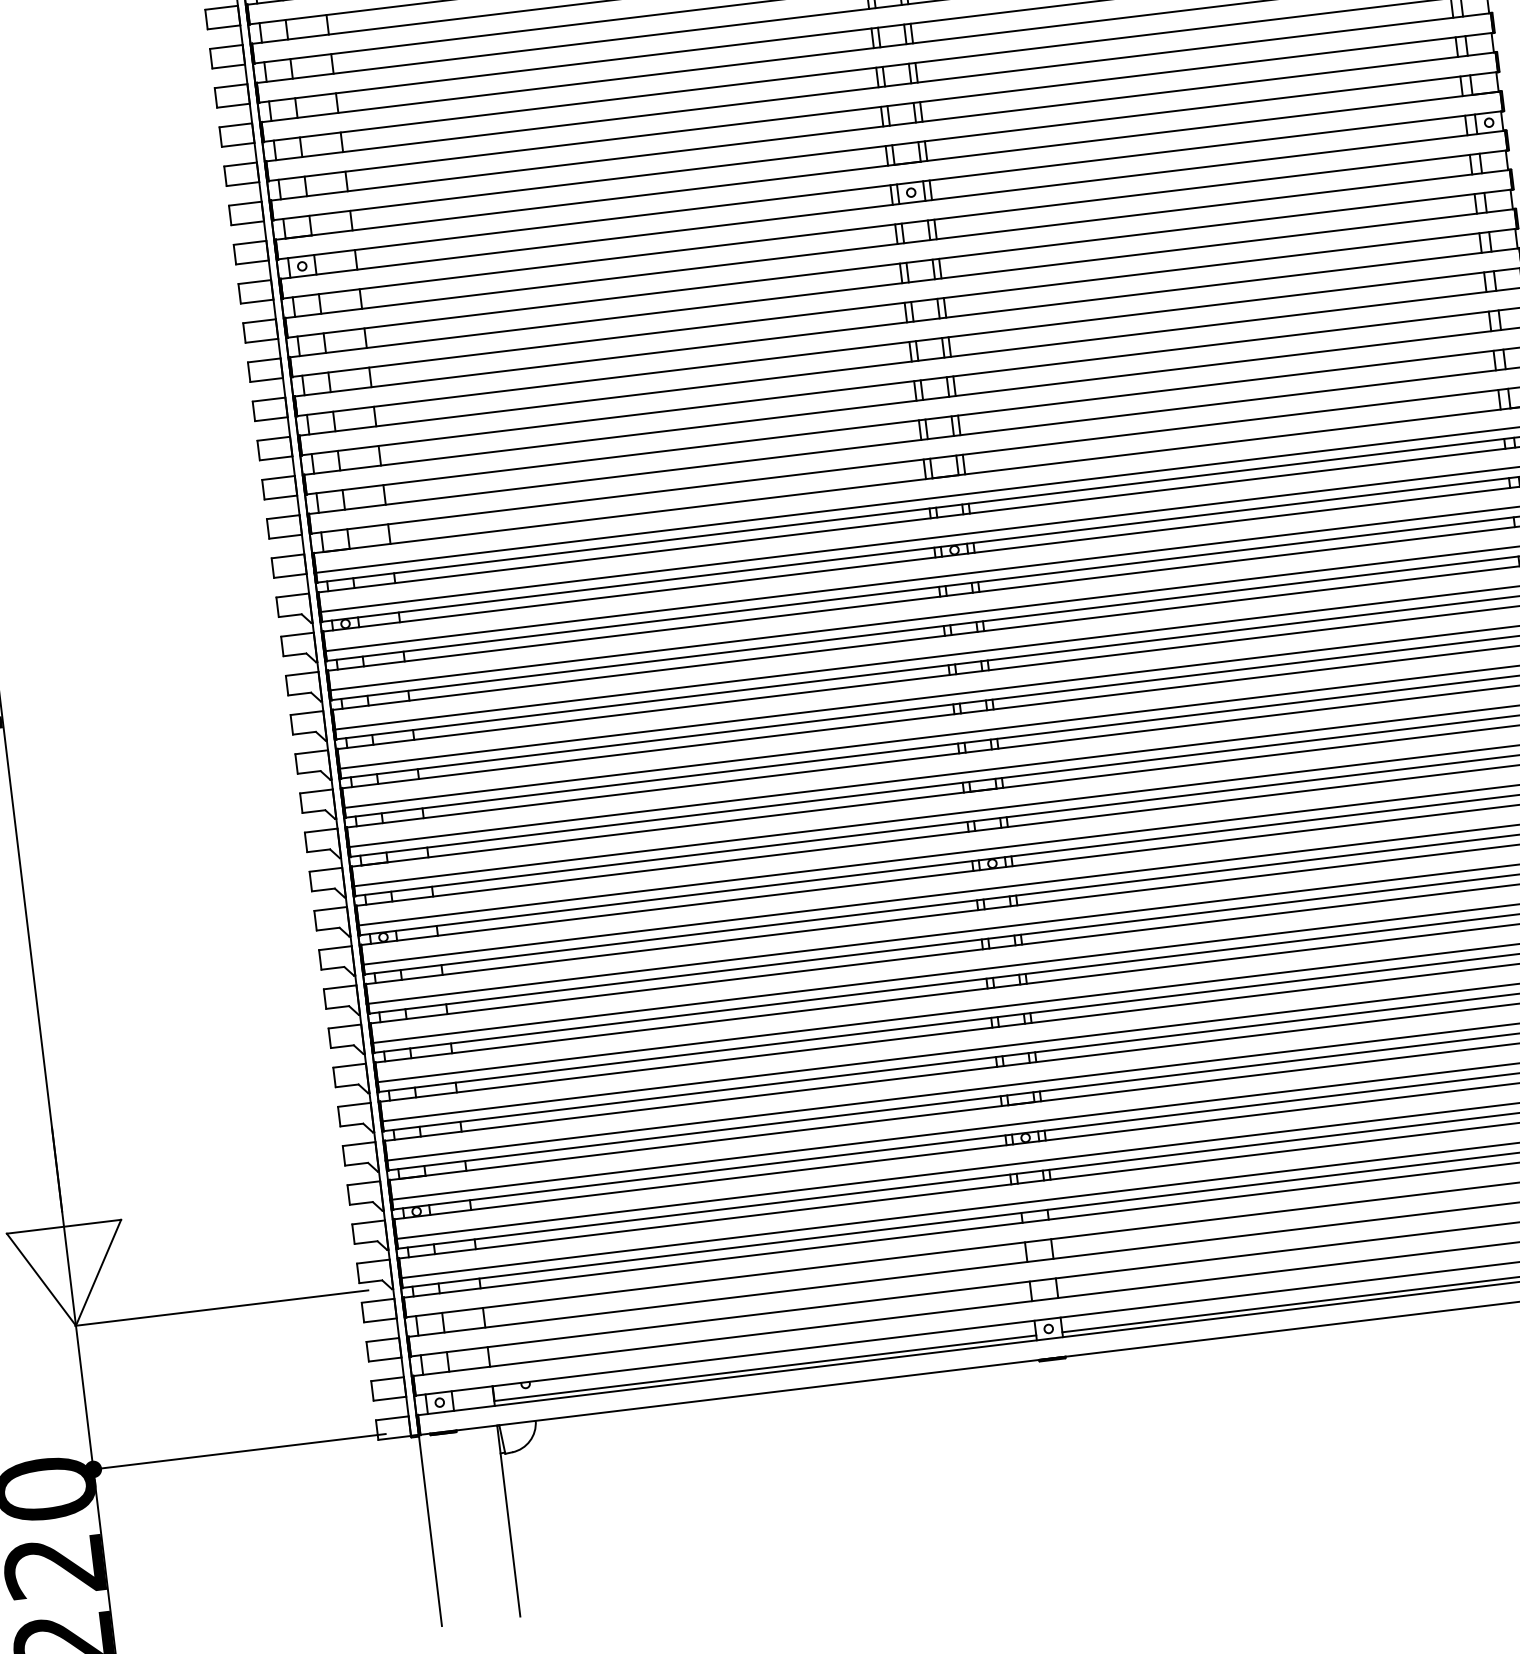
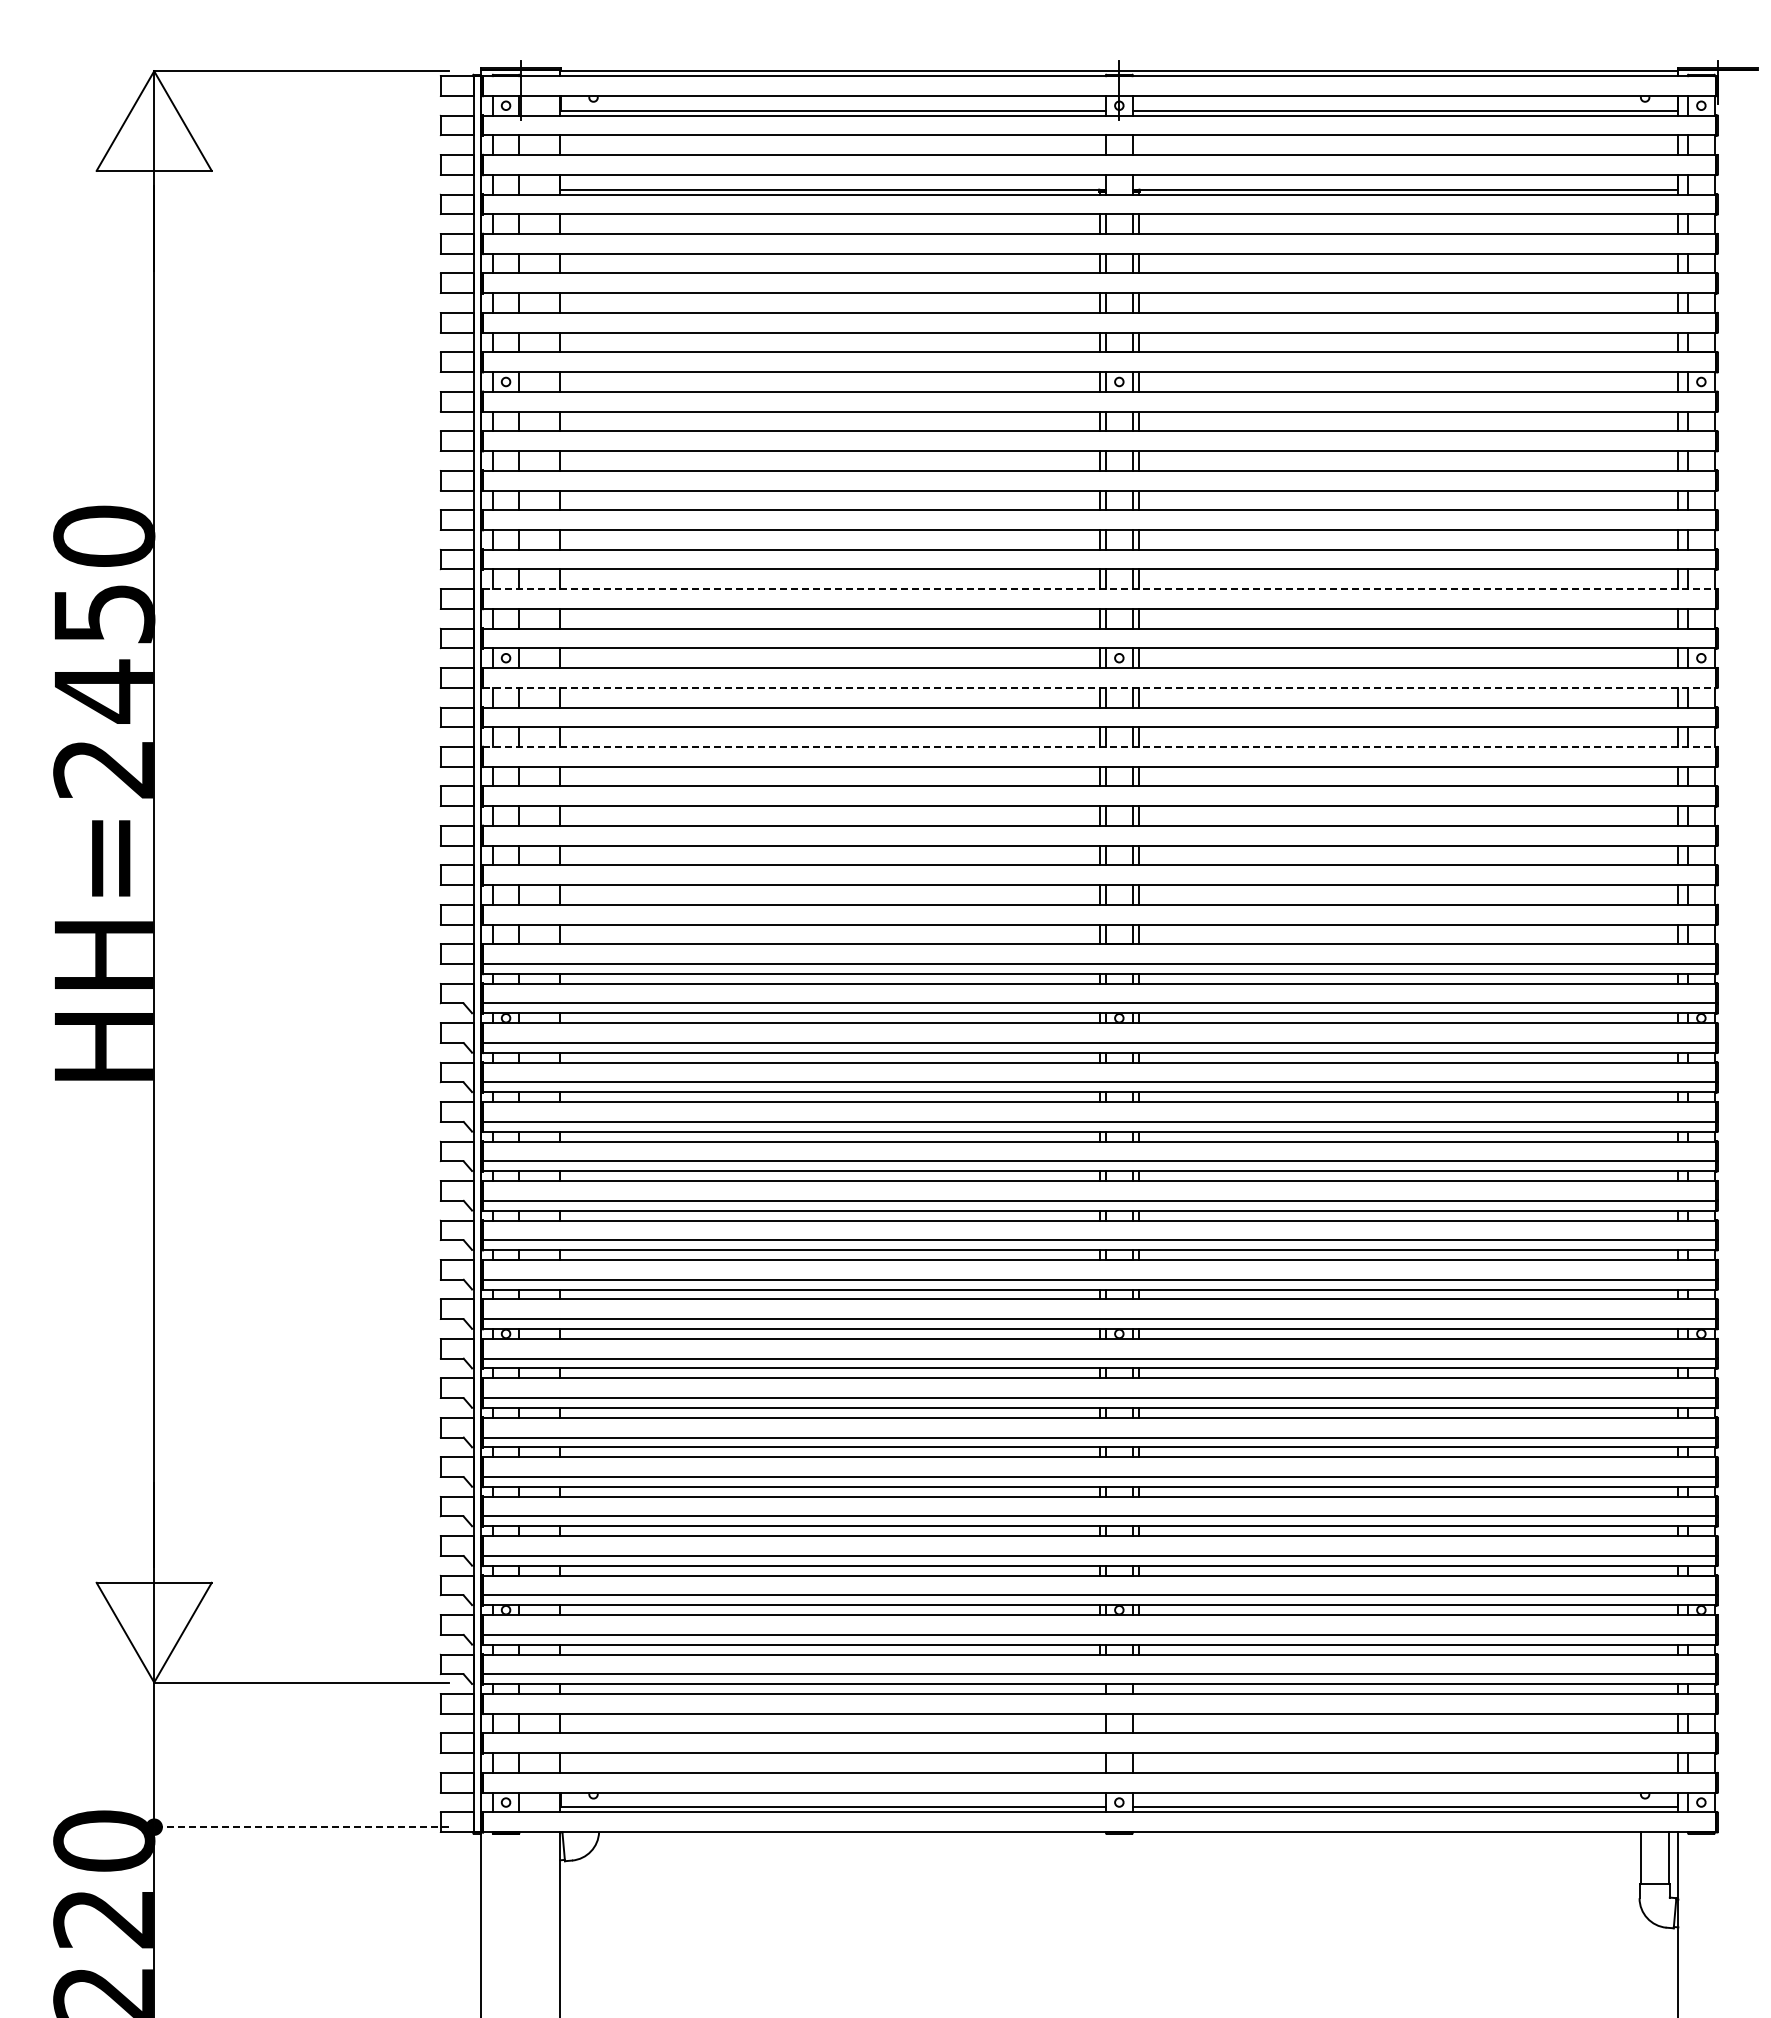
line: (883, 126) -> (1099, 589), solid -> dashed
line: (895, 224) -> (1099, 687), solid -> dashed
line: (902, 283) -> (1099, 747), solid -> dashed
line: (239, 1452) -> (301, 1827), solid -> dashed

